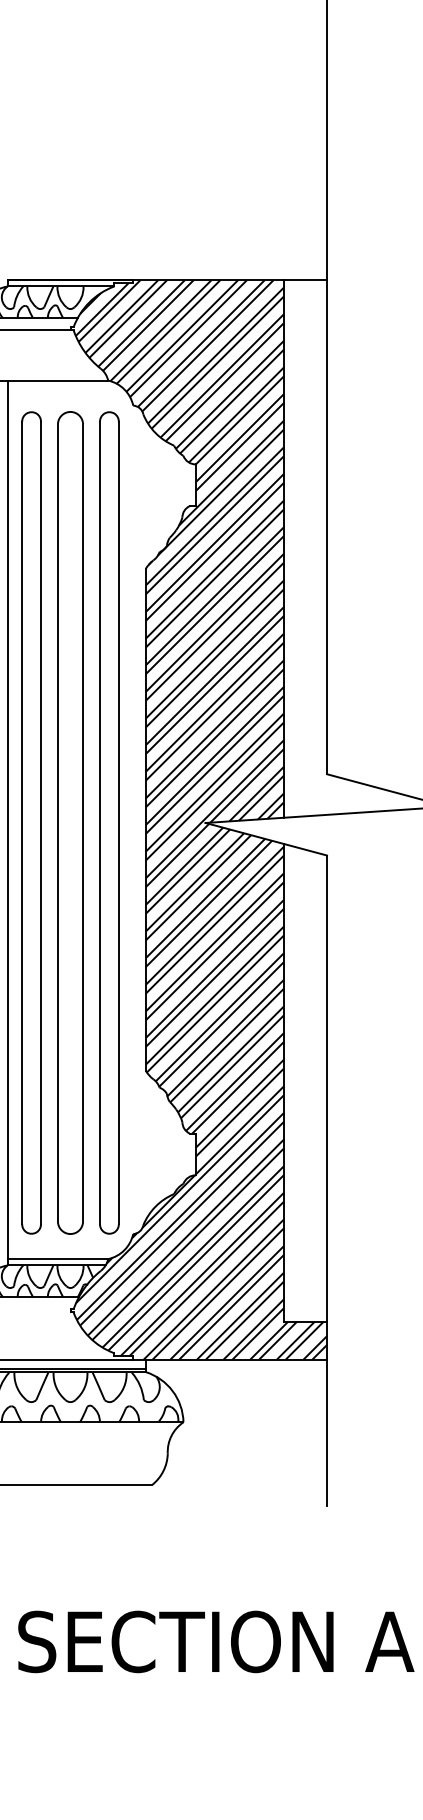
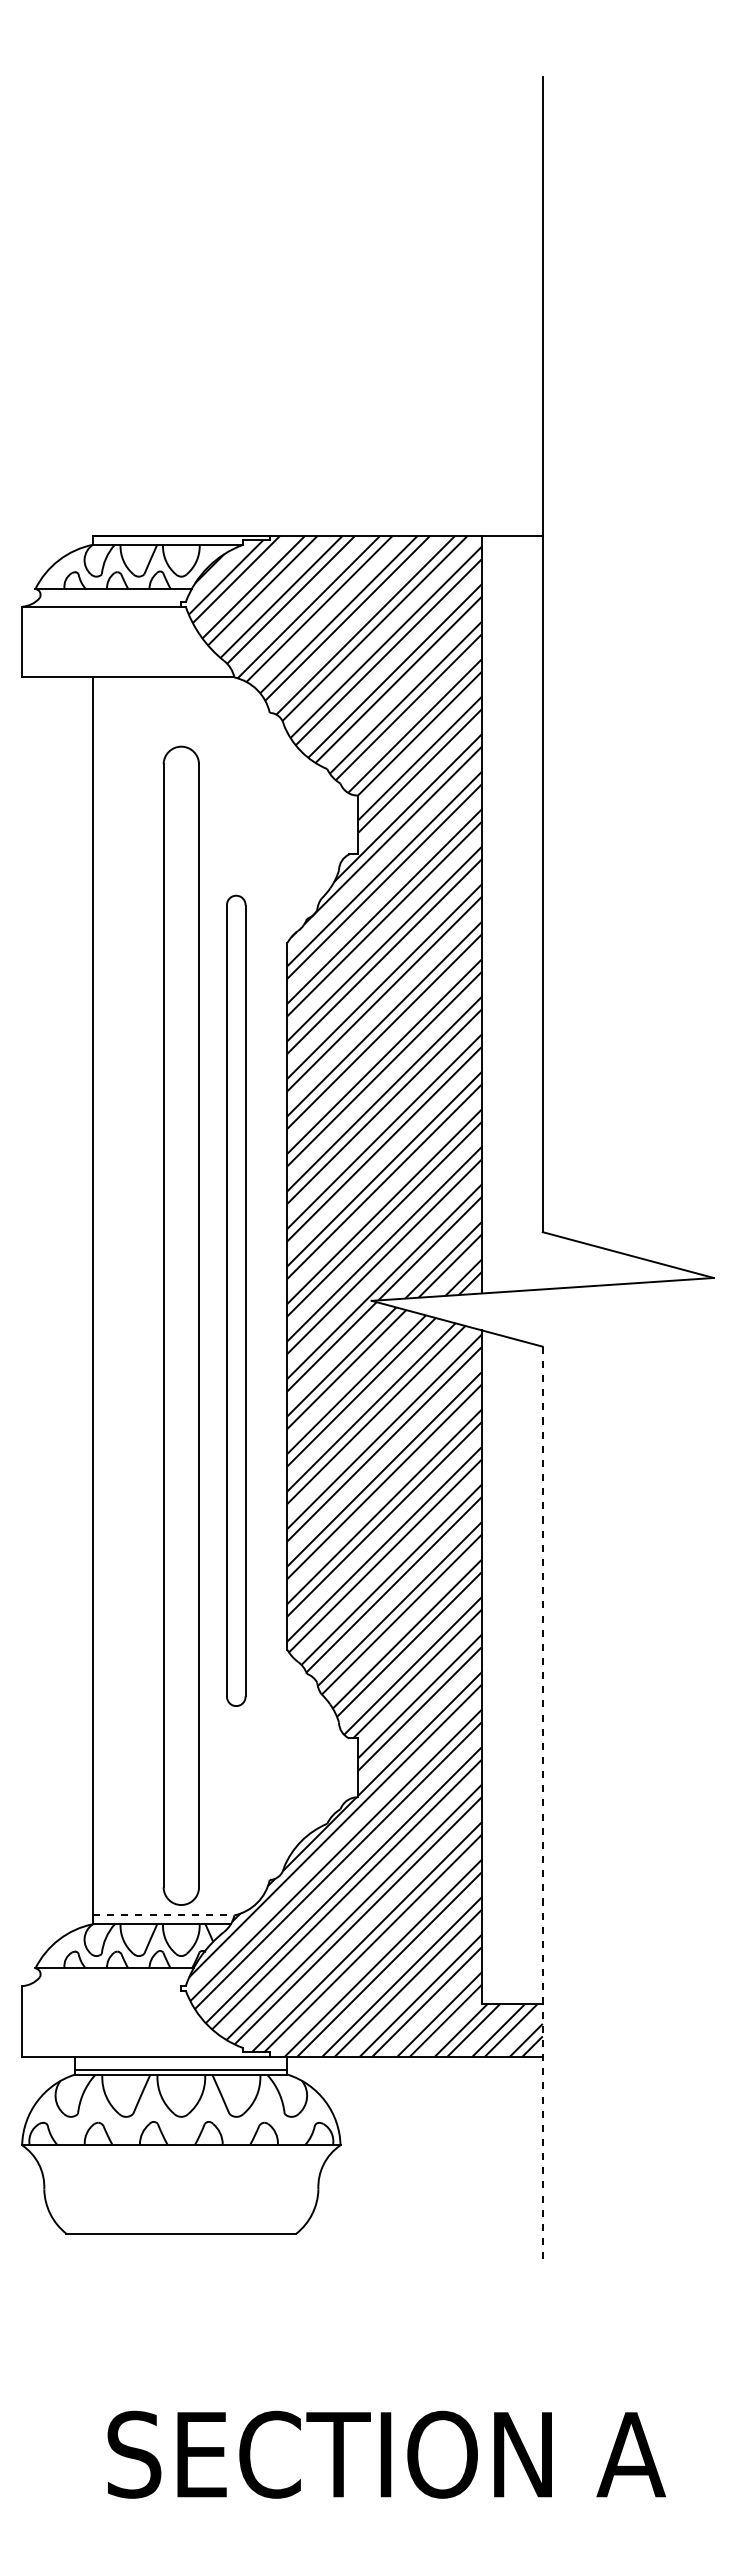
part: (31, 822) -> (126, 1300), removed
part: (69, 822) -> (180, 1325), moved
part: (109, 822) -> (236, 1300), size x0.7
line: (326, 1181) -> (542, 1805), solid -> dashed
line: (57, 1259) -> (163, 1915), solid -> dashed

